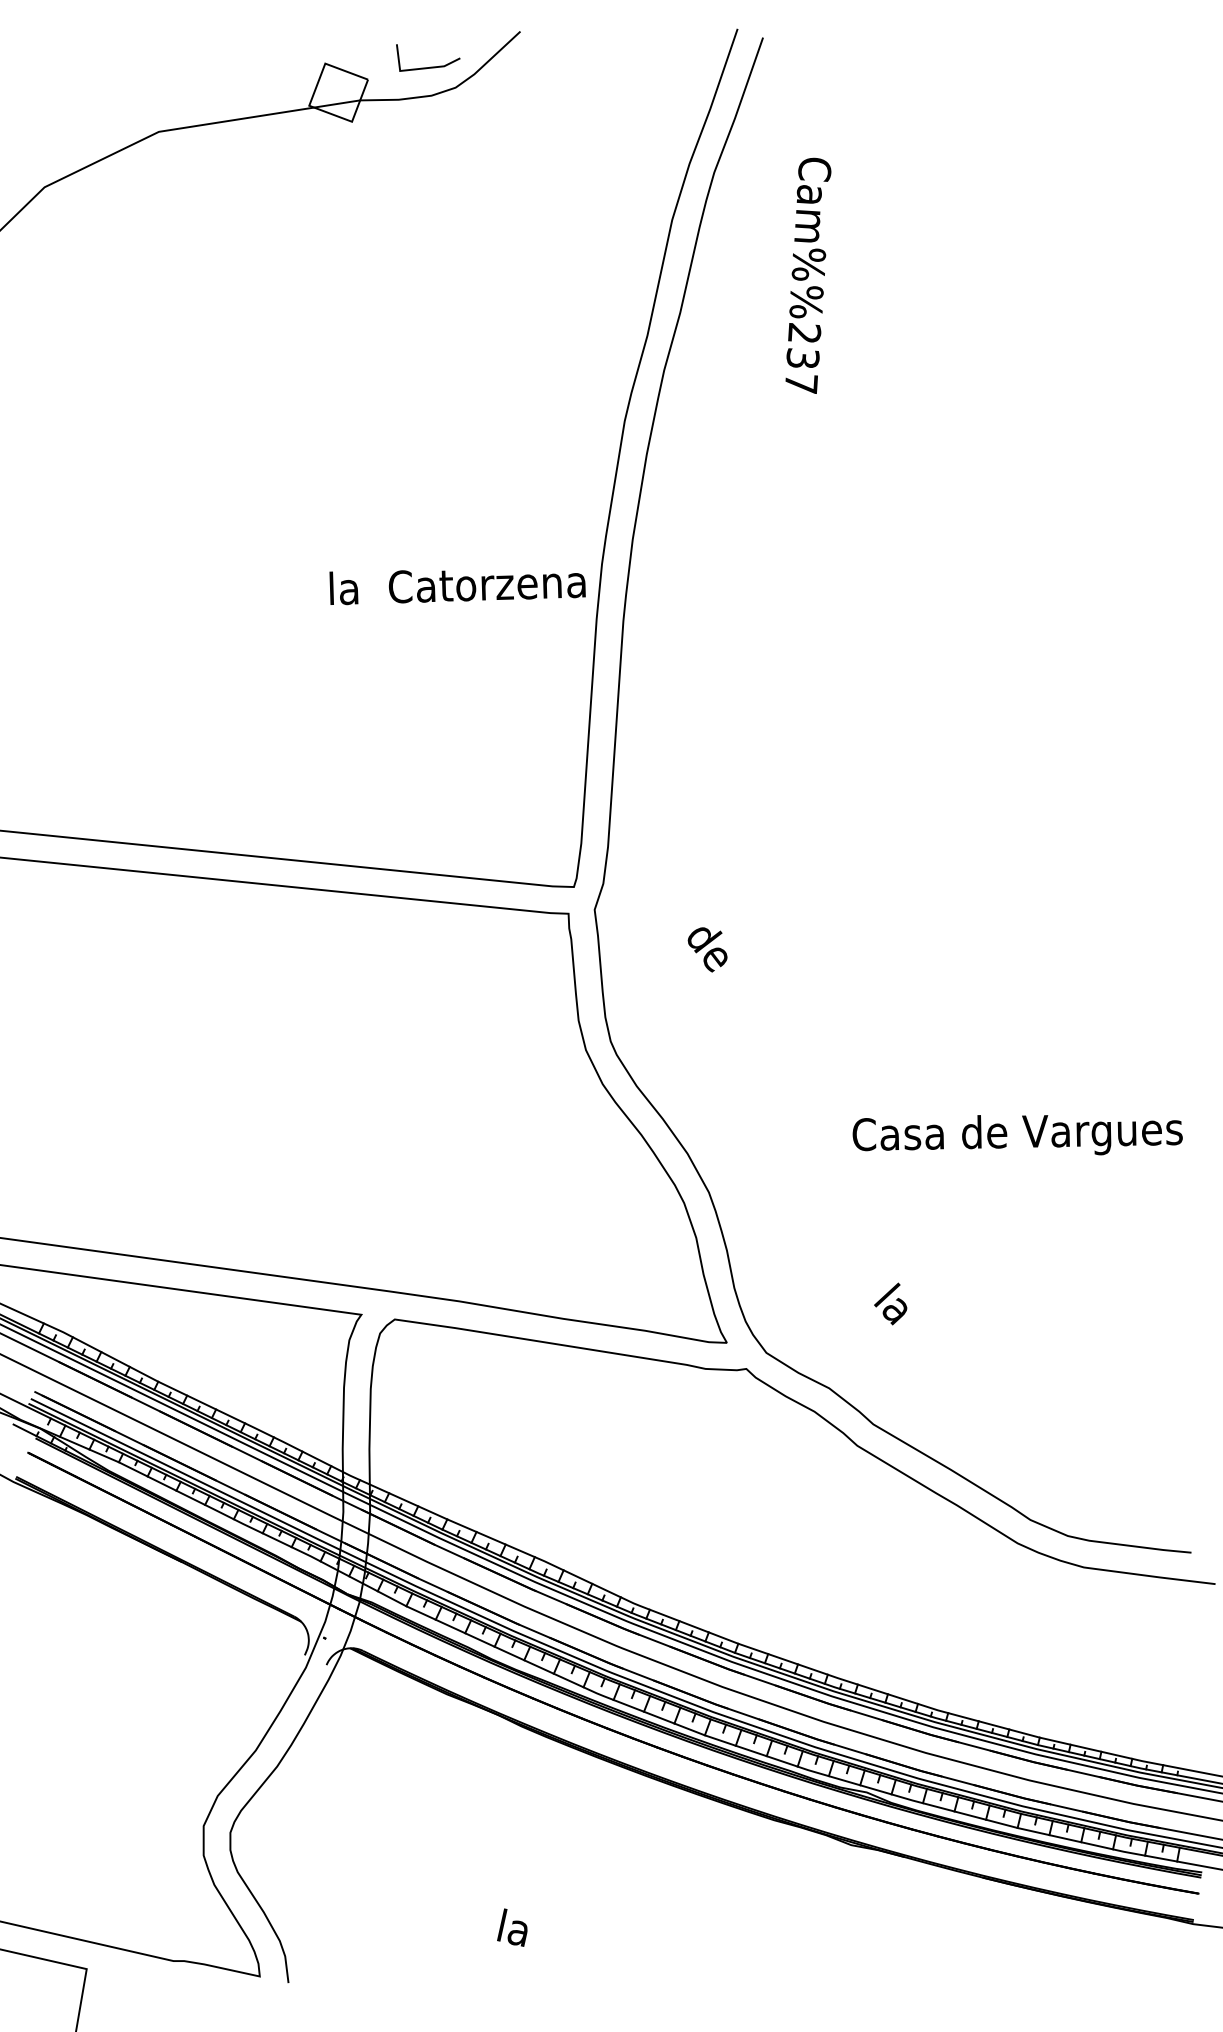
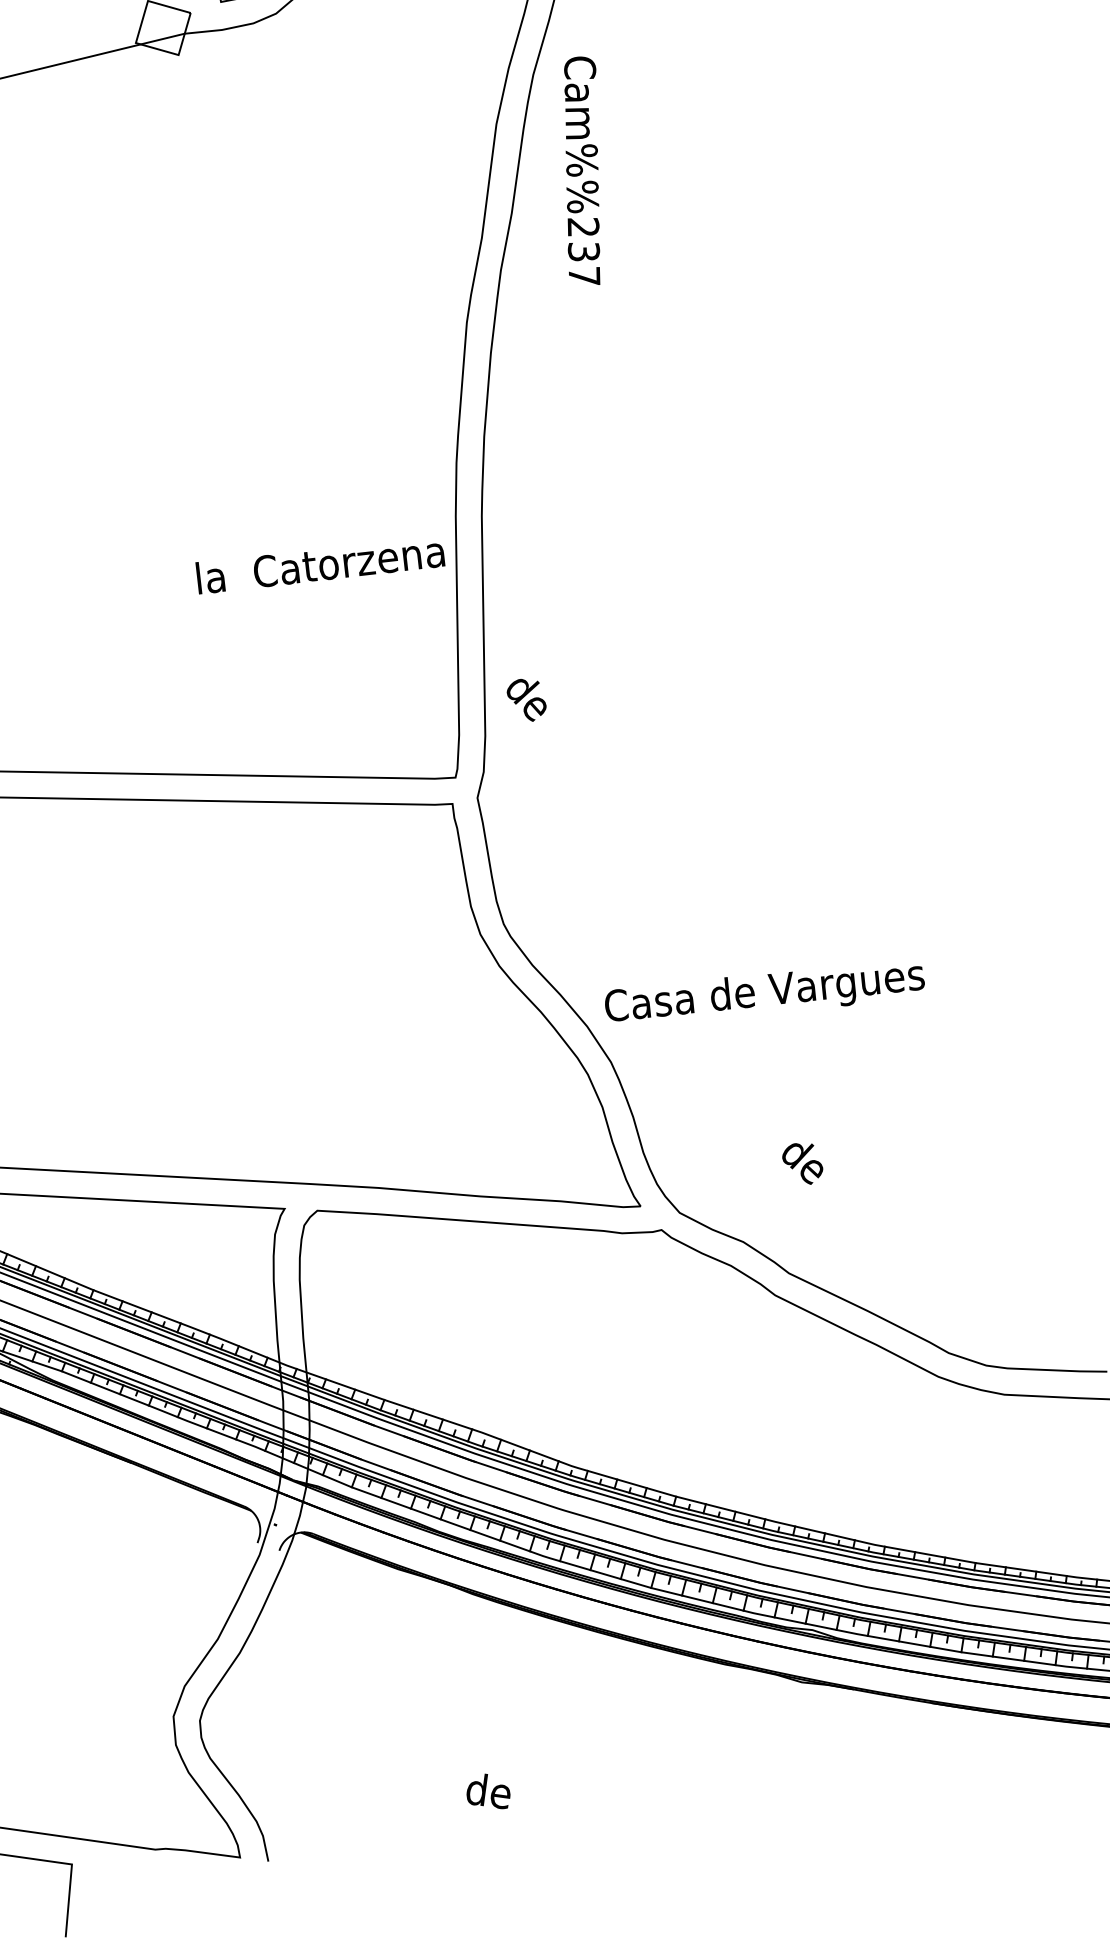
text: (808, 275) -> (582, 170), moved
text: (457, 587) -> (320, 567), moved
text: (707, 949) -> (526, 700), moved
text: (1017, 1135) -> (764, 993), moved
text: (895, 1308) -> (801, 1159), la -> de
text: (519, 1928) -> (487, 1789), la -> de

